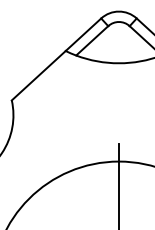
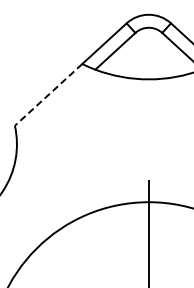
line: (38, 75) -> (48, 94), solid -> dashed

